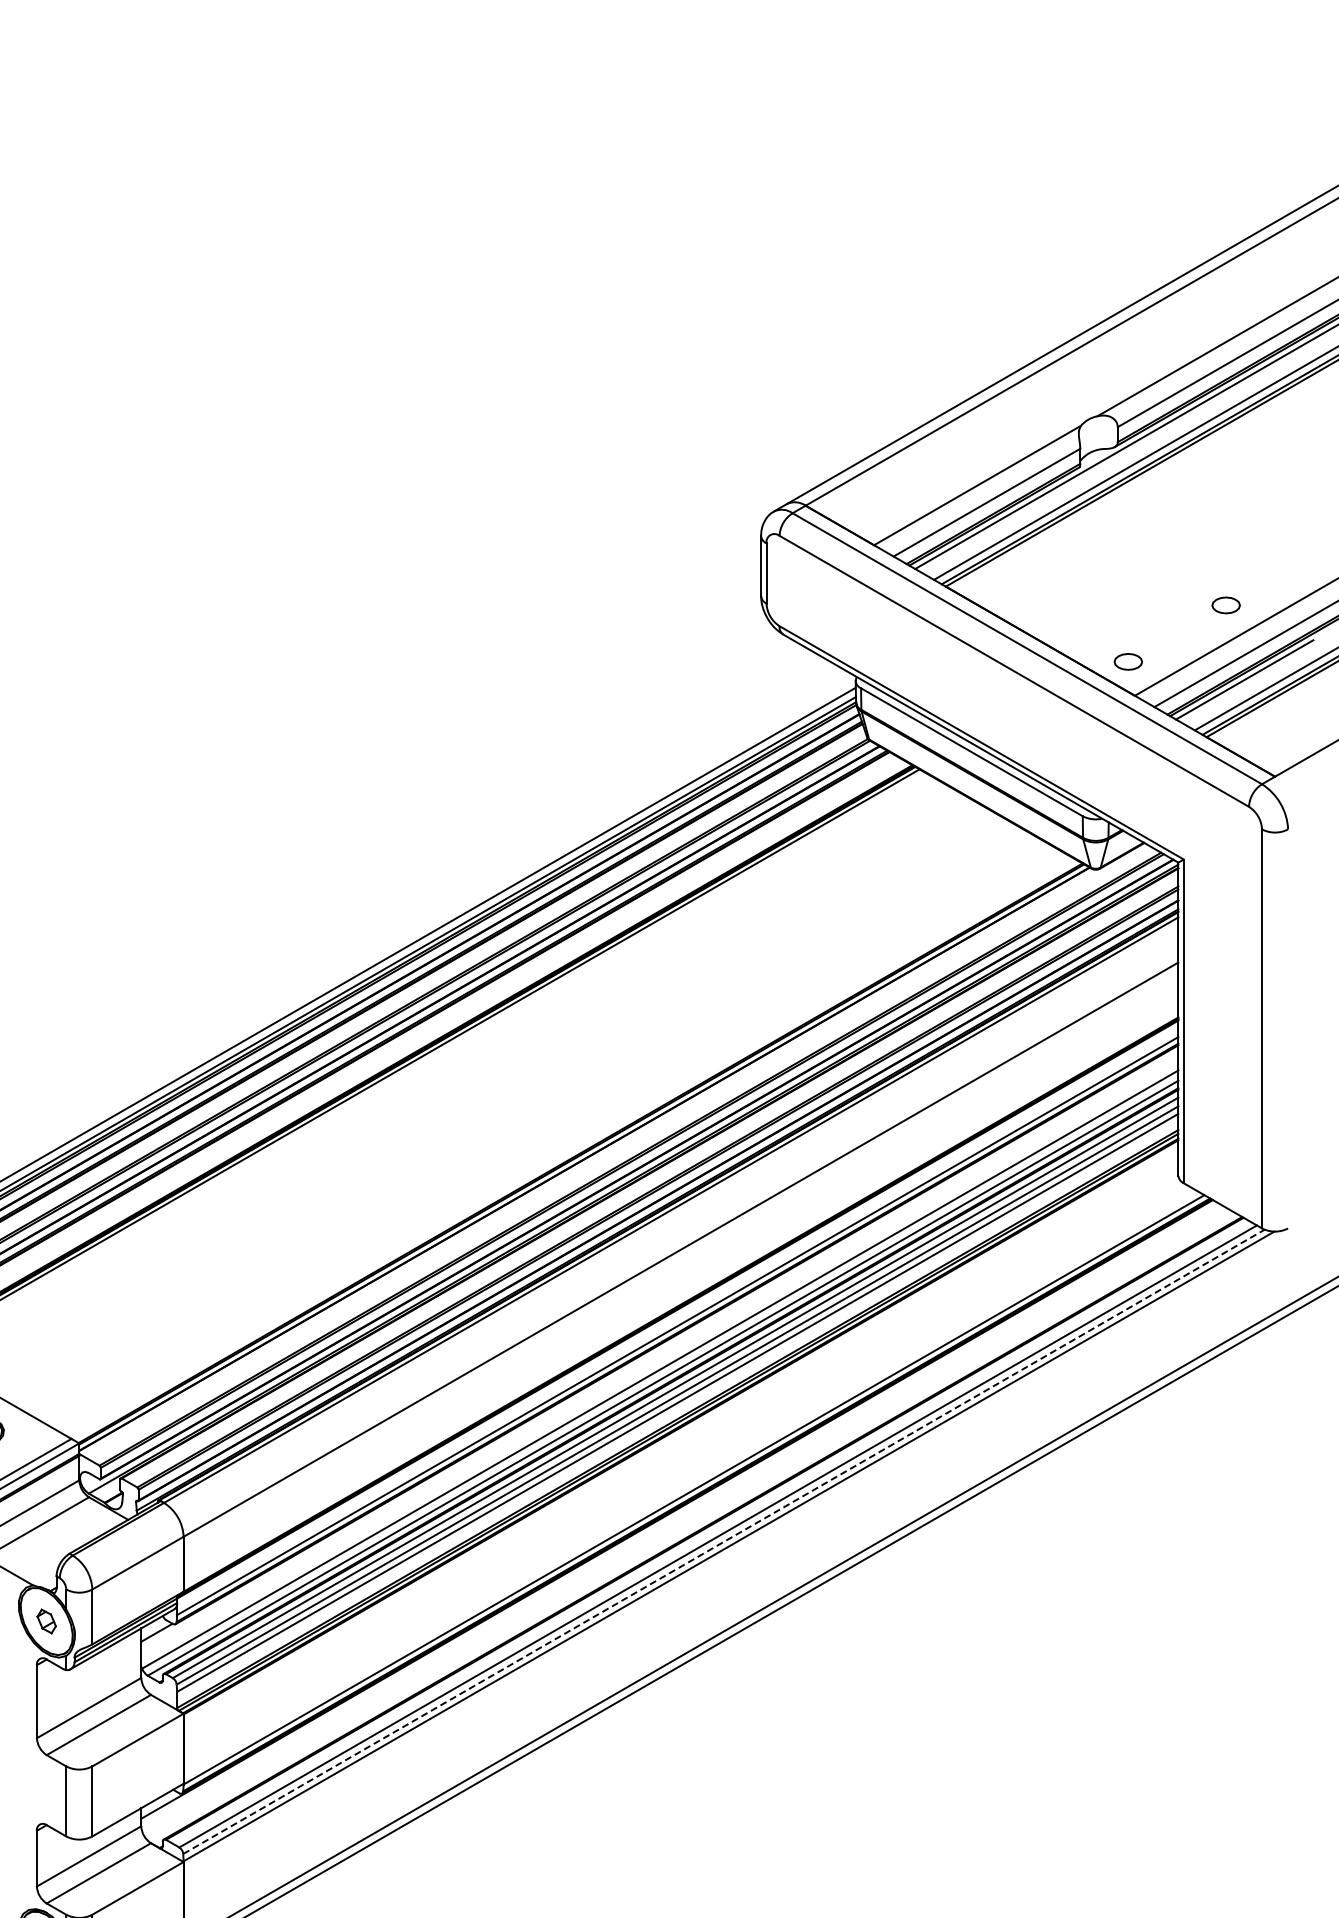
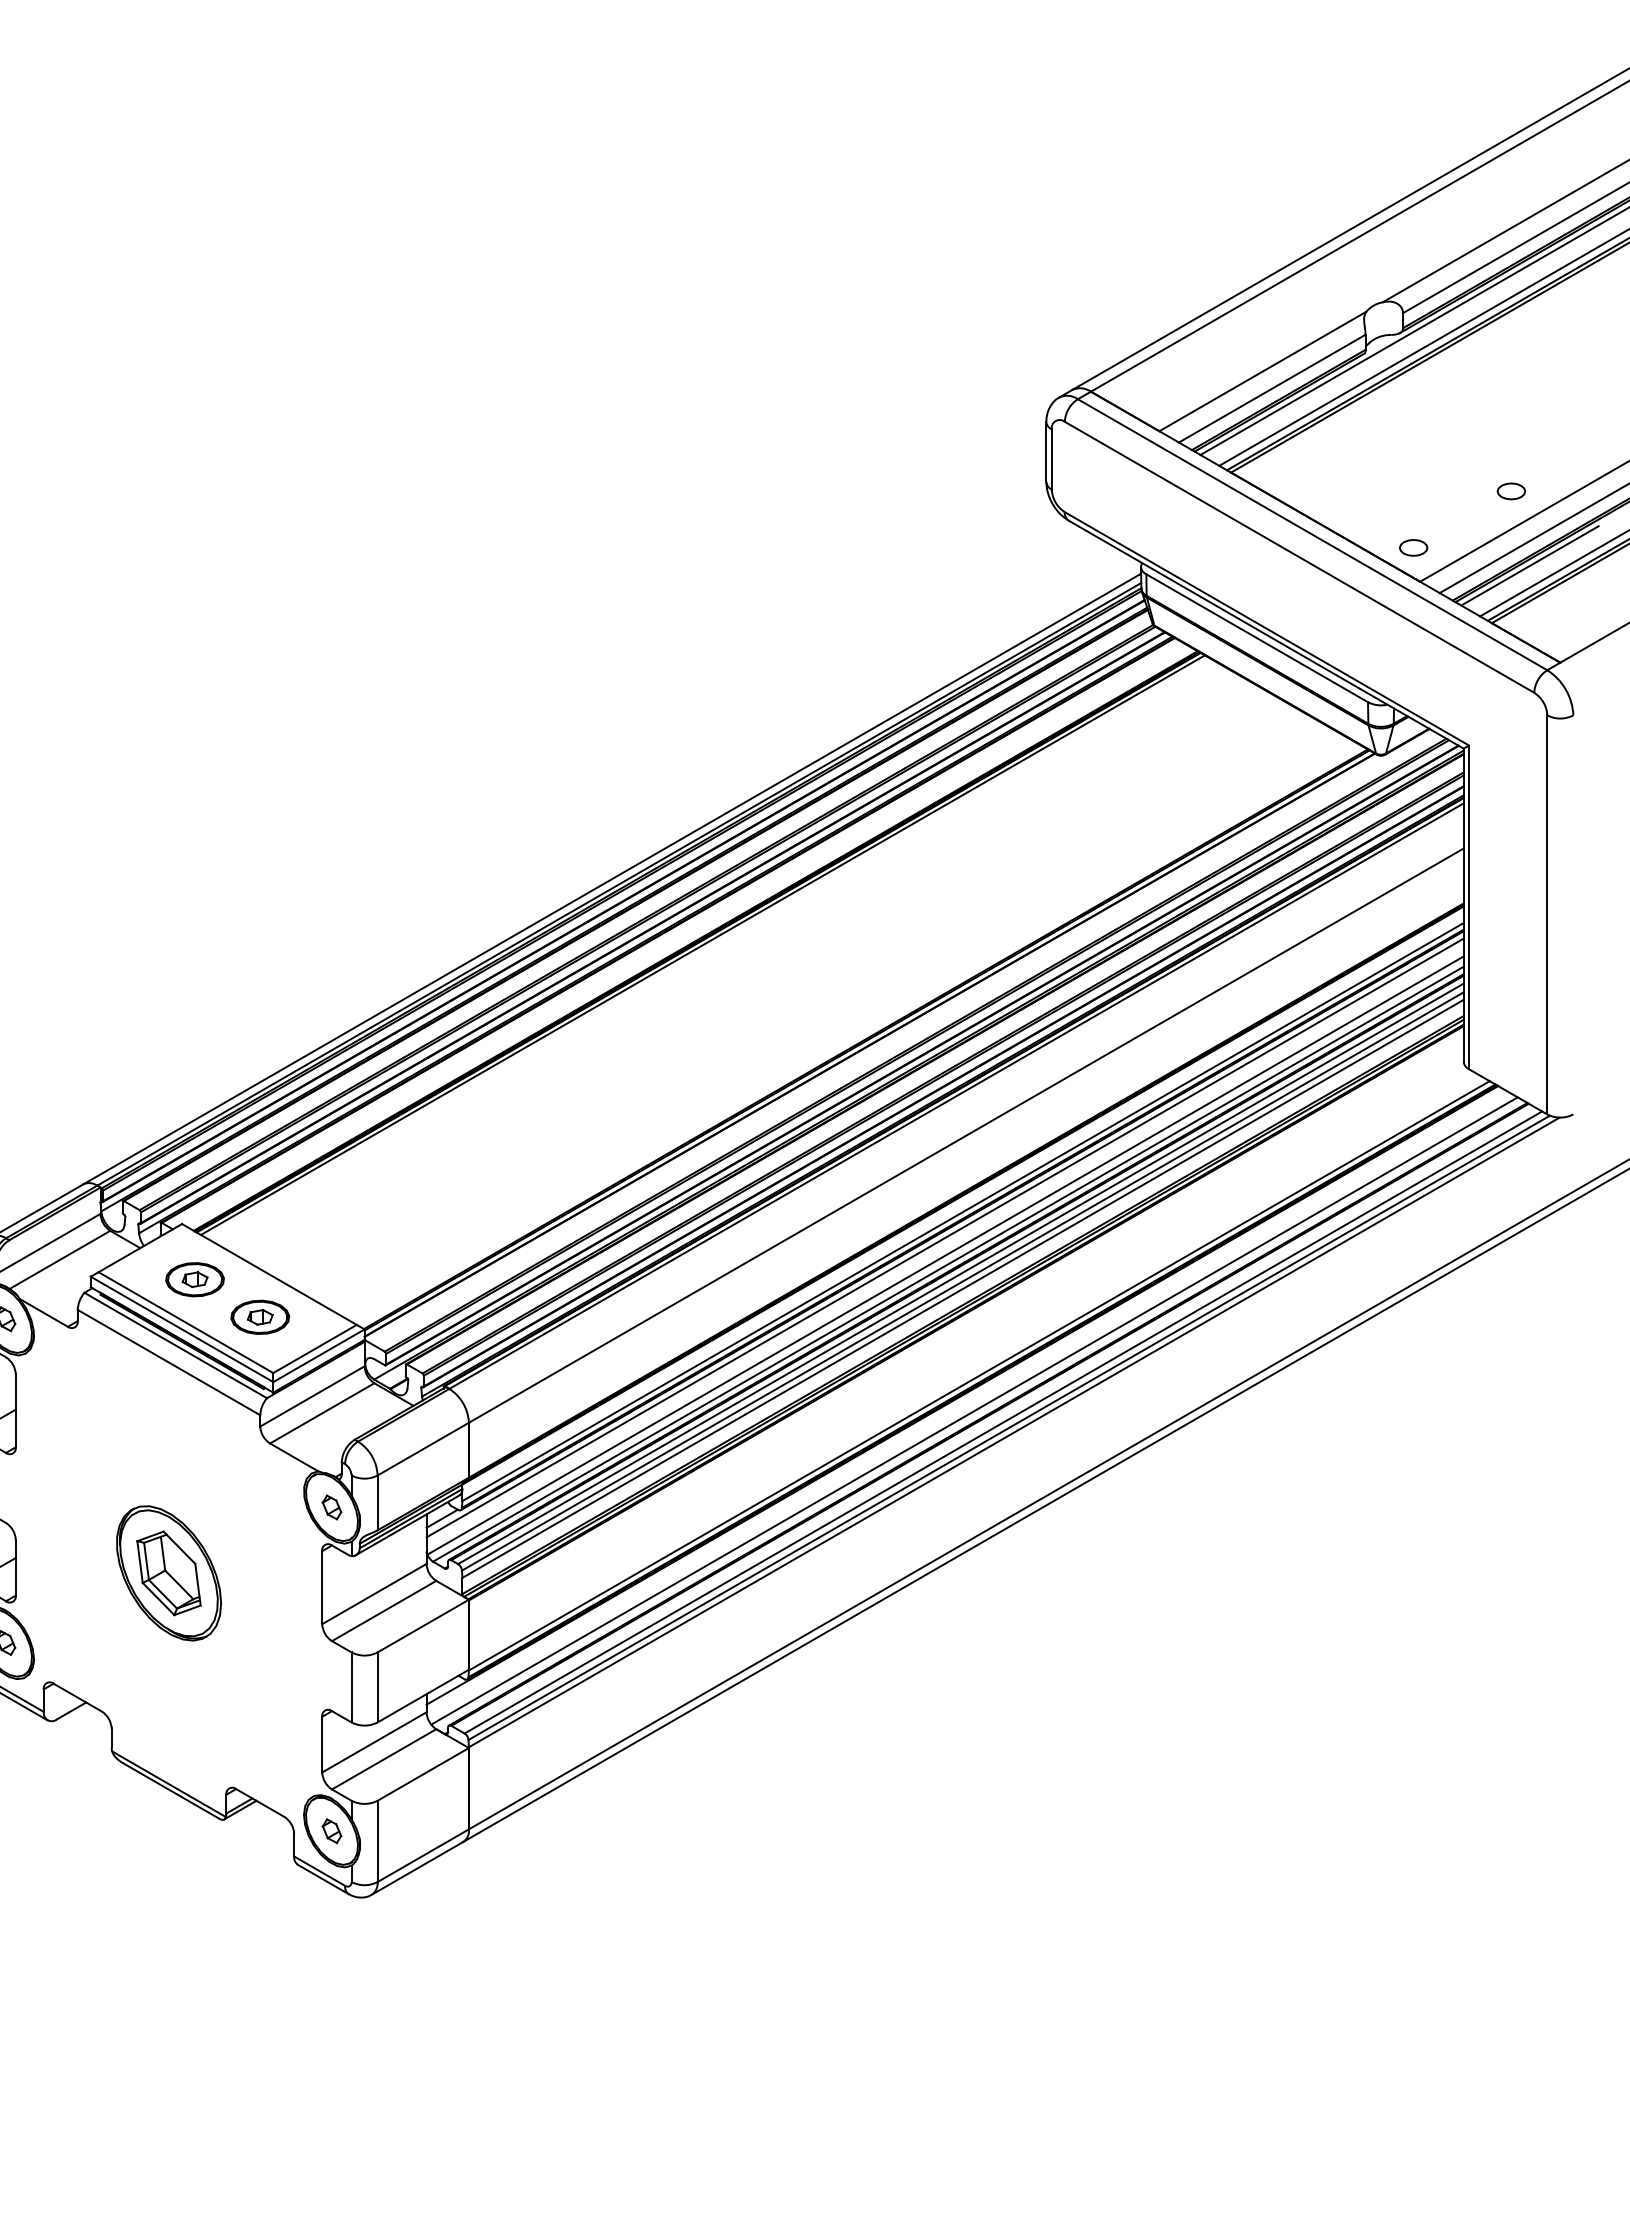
line: (659, 1351) -> (944, 1237), added
line: (689, 1524) -> (974, 1410), added
line: (724, 1541) -> (1009, 1427), dashed -> solid

